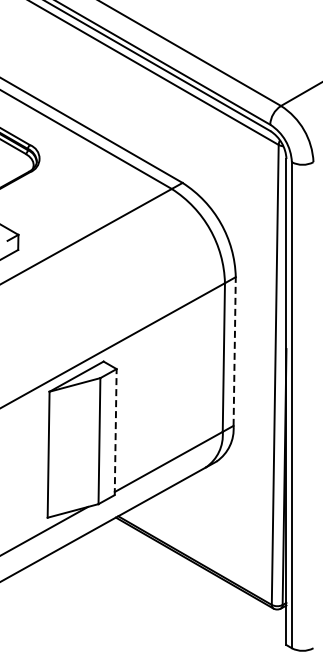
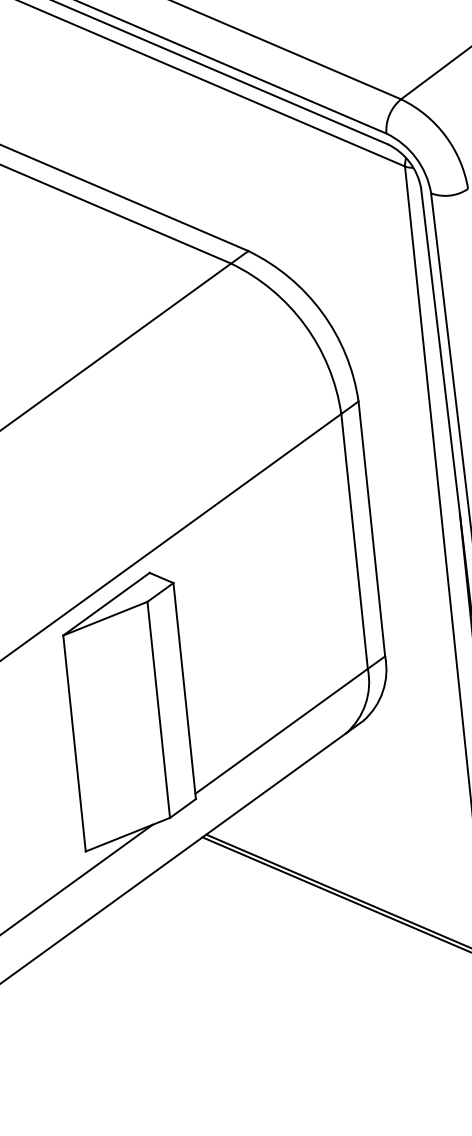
line: (234, 351) -> (371, 528), dashed -> solid
line: (115, 431) -> (184, 690), dashed -> solid

